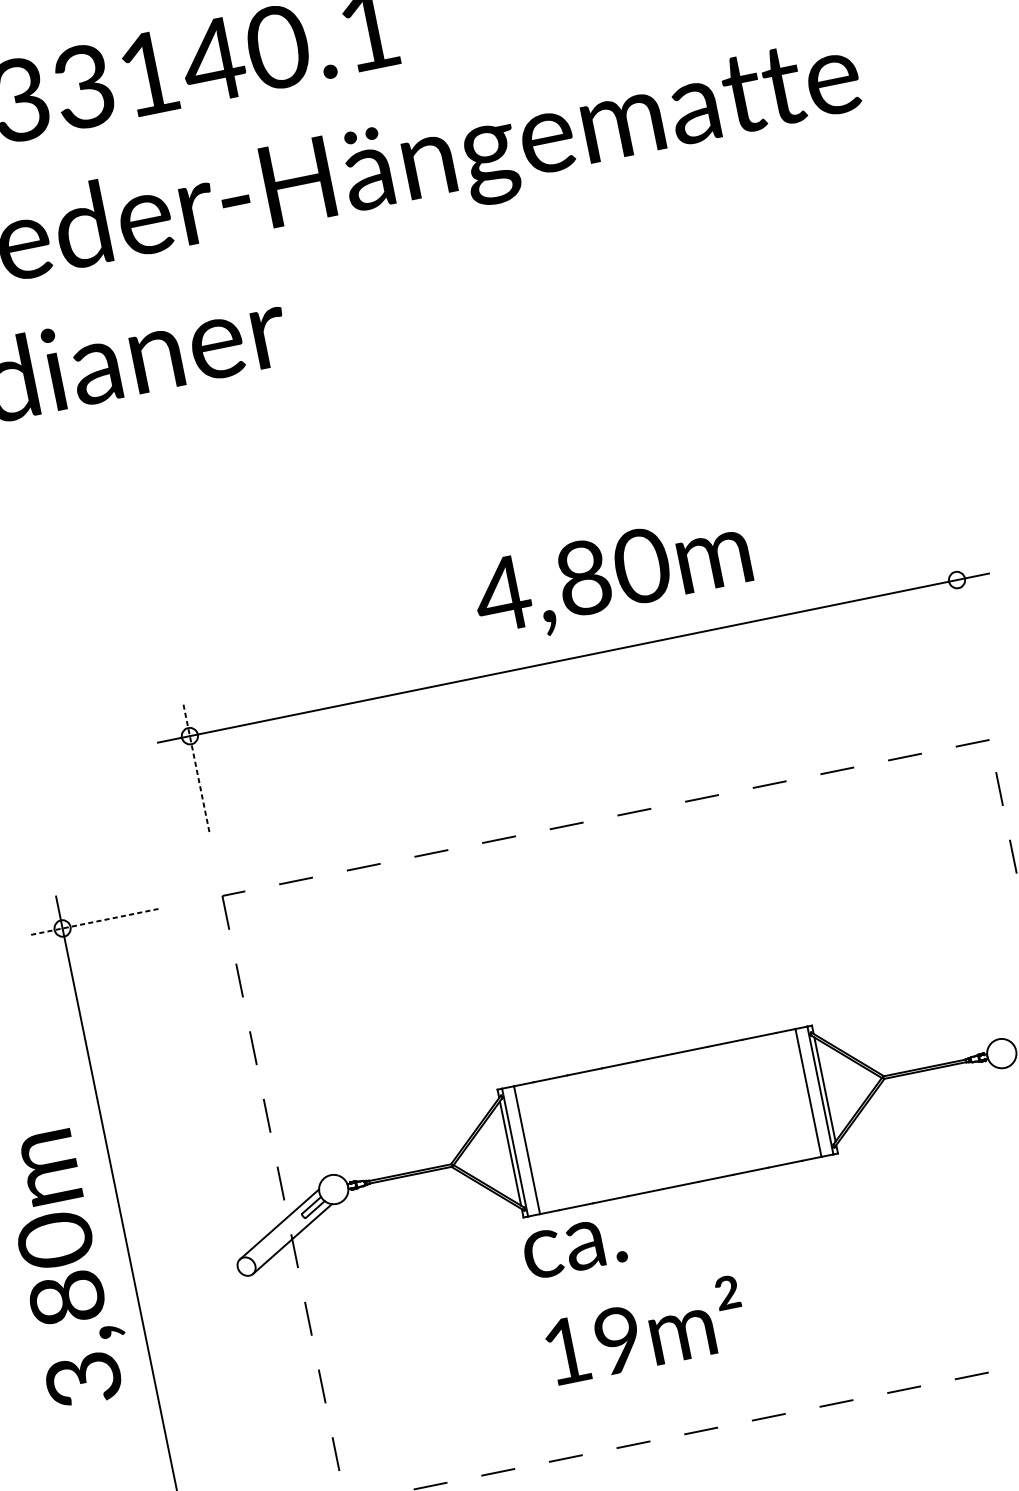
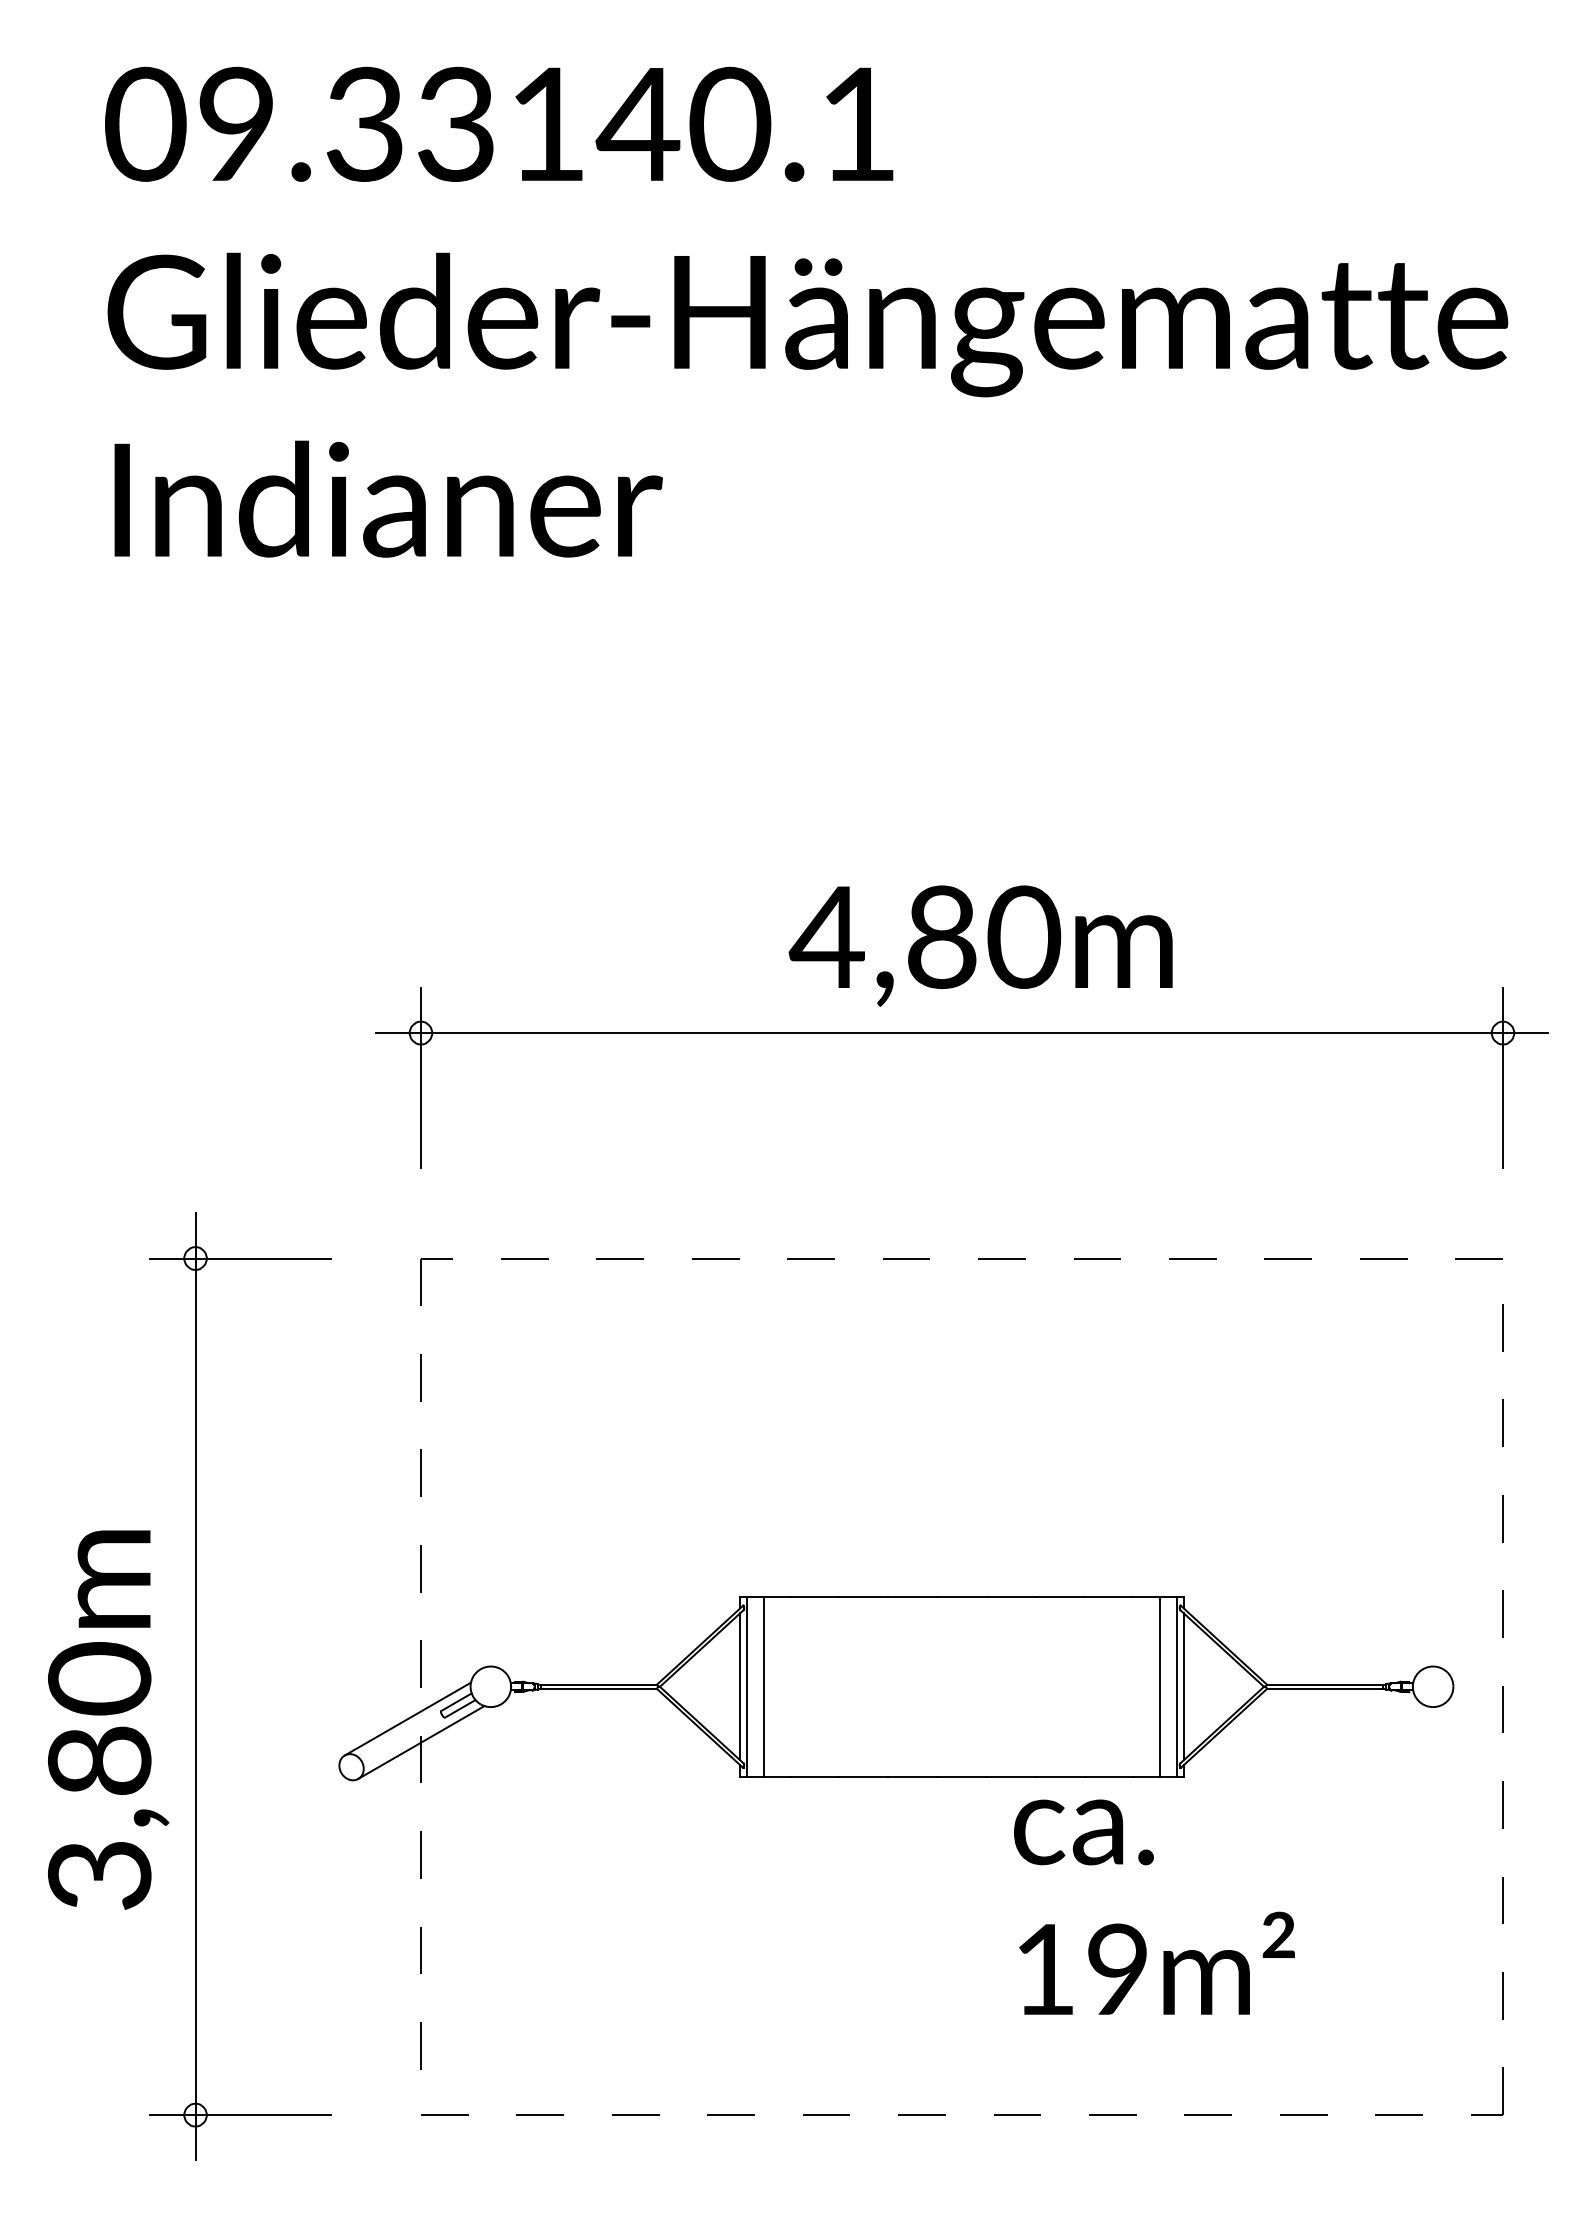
text: (612, 578) -> (980, 945), moved
line: (963, 612) -> (1503, 1078), added
line: (195, 767) -> (420, 1077), dashed -> solid
line: (94, 921) -> (240, 1258), dashed -> solid
text: (635, 1290) -> (1154, 1906), moved

